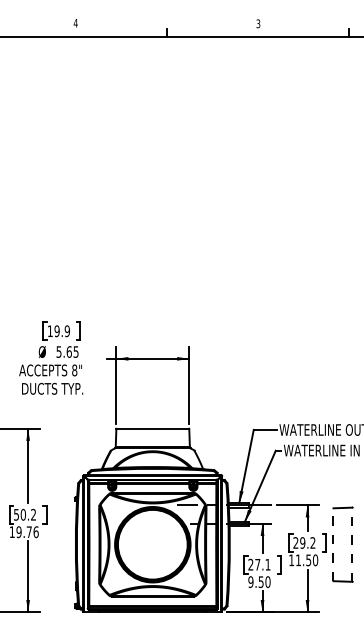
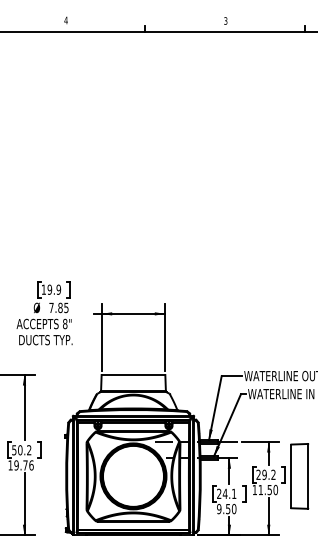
text: (63, 351) -> (55, 307), 5.65 -> 7.85
line: (333, 544) -> (291, 476), dashed -> solid
line: (352, 544) -> (308, 476), dashed -> solid
text: (257, 564) -> (225, 493), 27.1 -> 24.1

